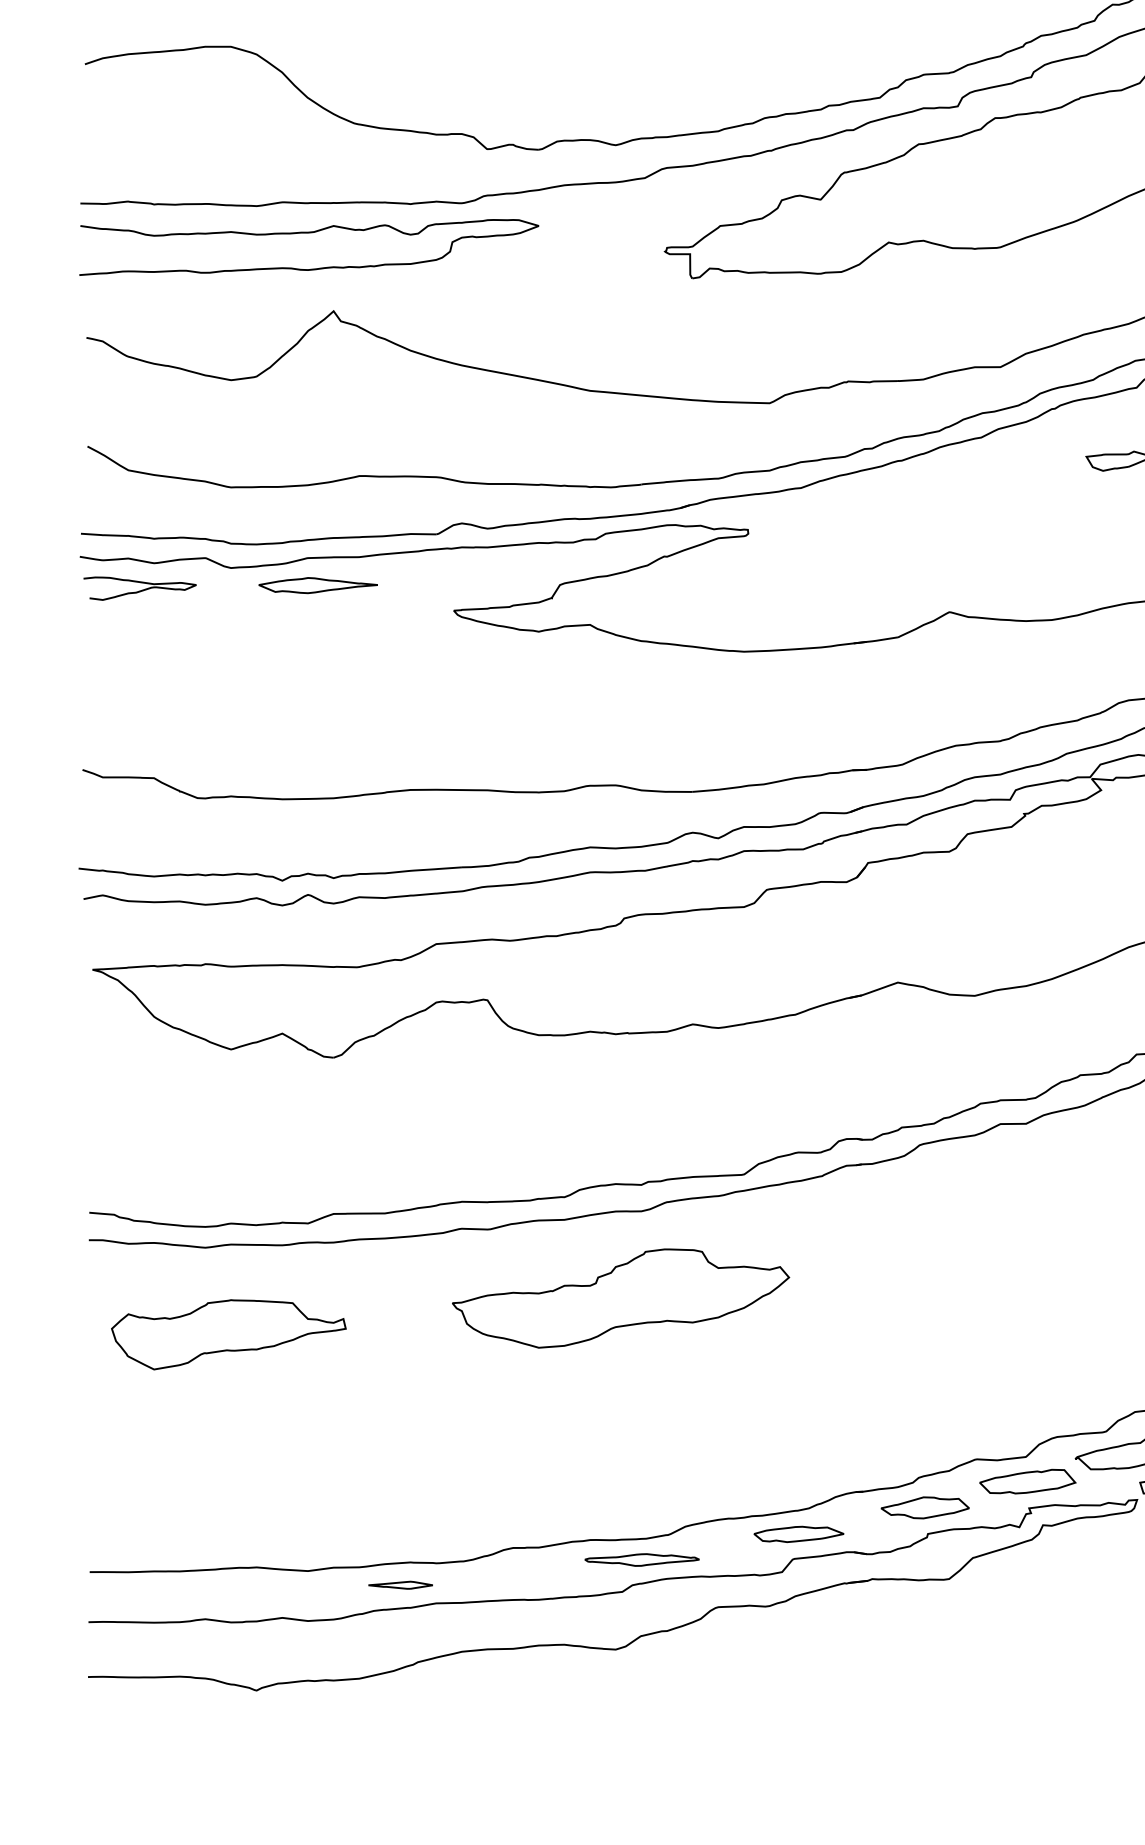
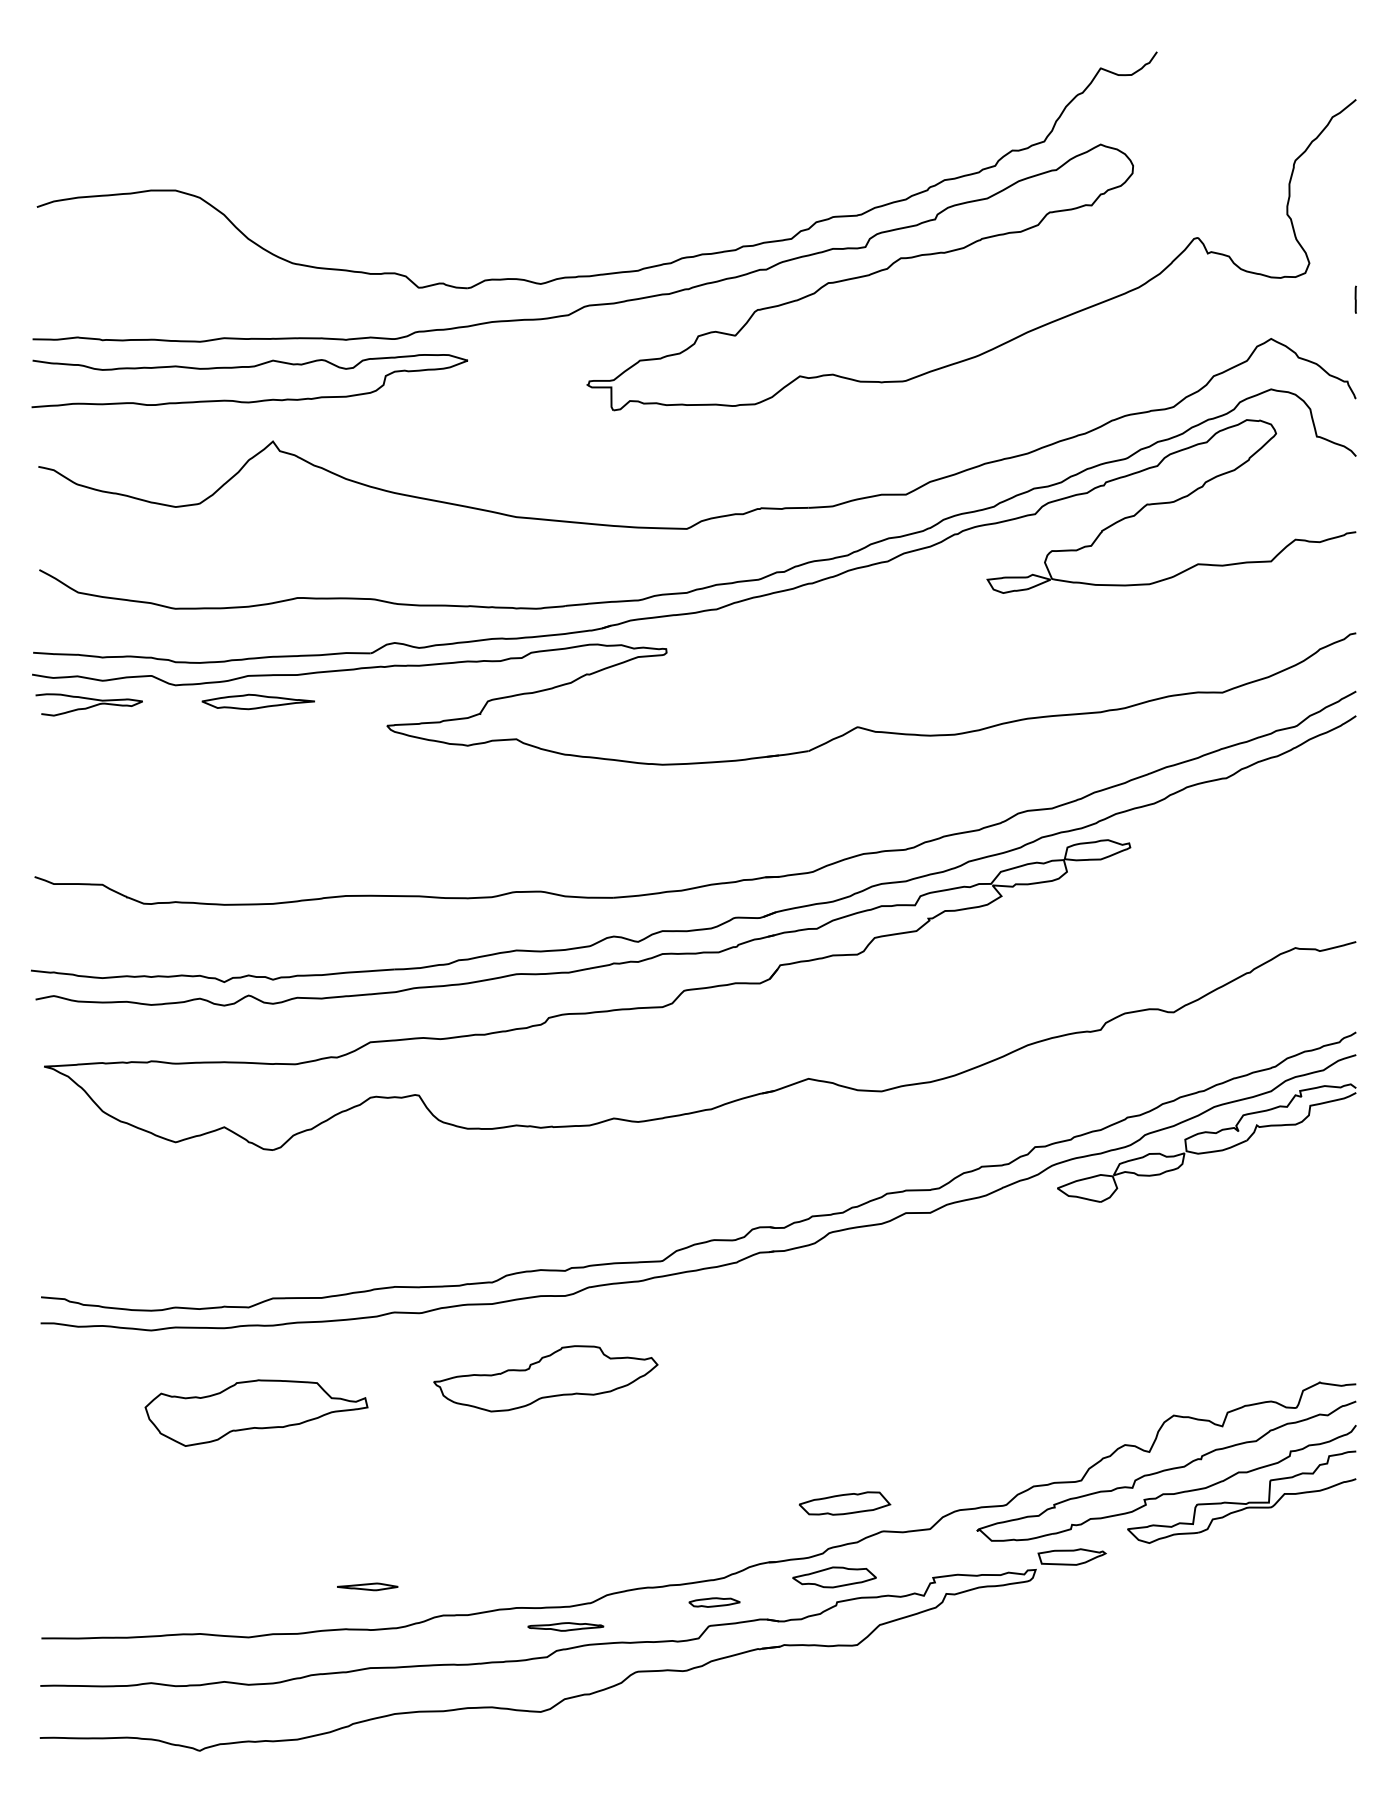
part: (620, 1298) -> (545, 1378), size x0.7
part: (228, 1334) -> (256, 1412), moved
part: (1027, 1481) -> (844, 1503), moved
part: (798, 1534) -> (714, 1602), size x0.6
part: (641, 1559) -> (565, 1626), size x0.7
part: (400, 1584) -> (367, 1586), moved

